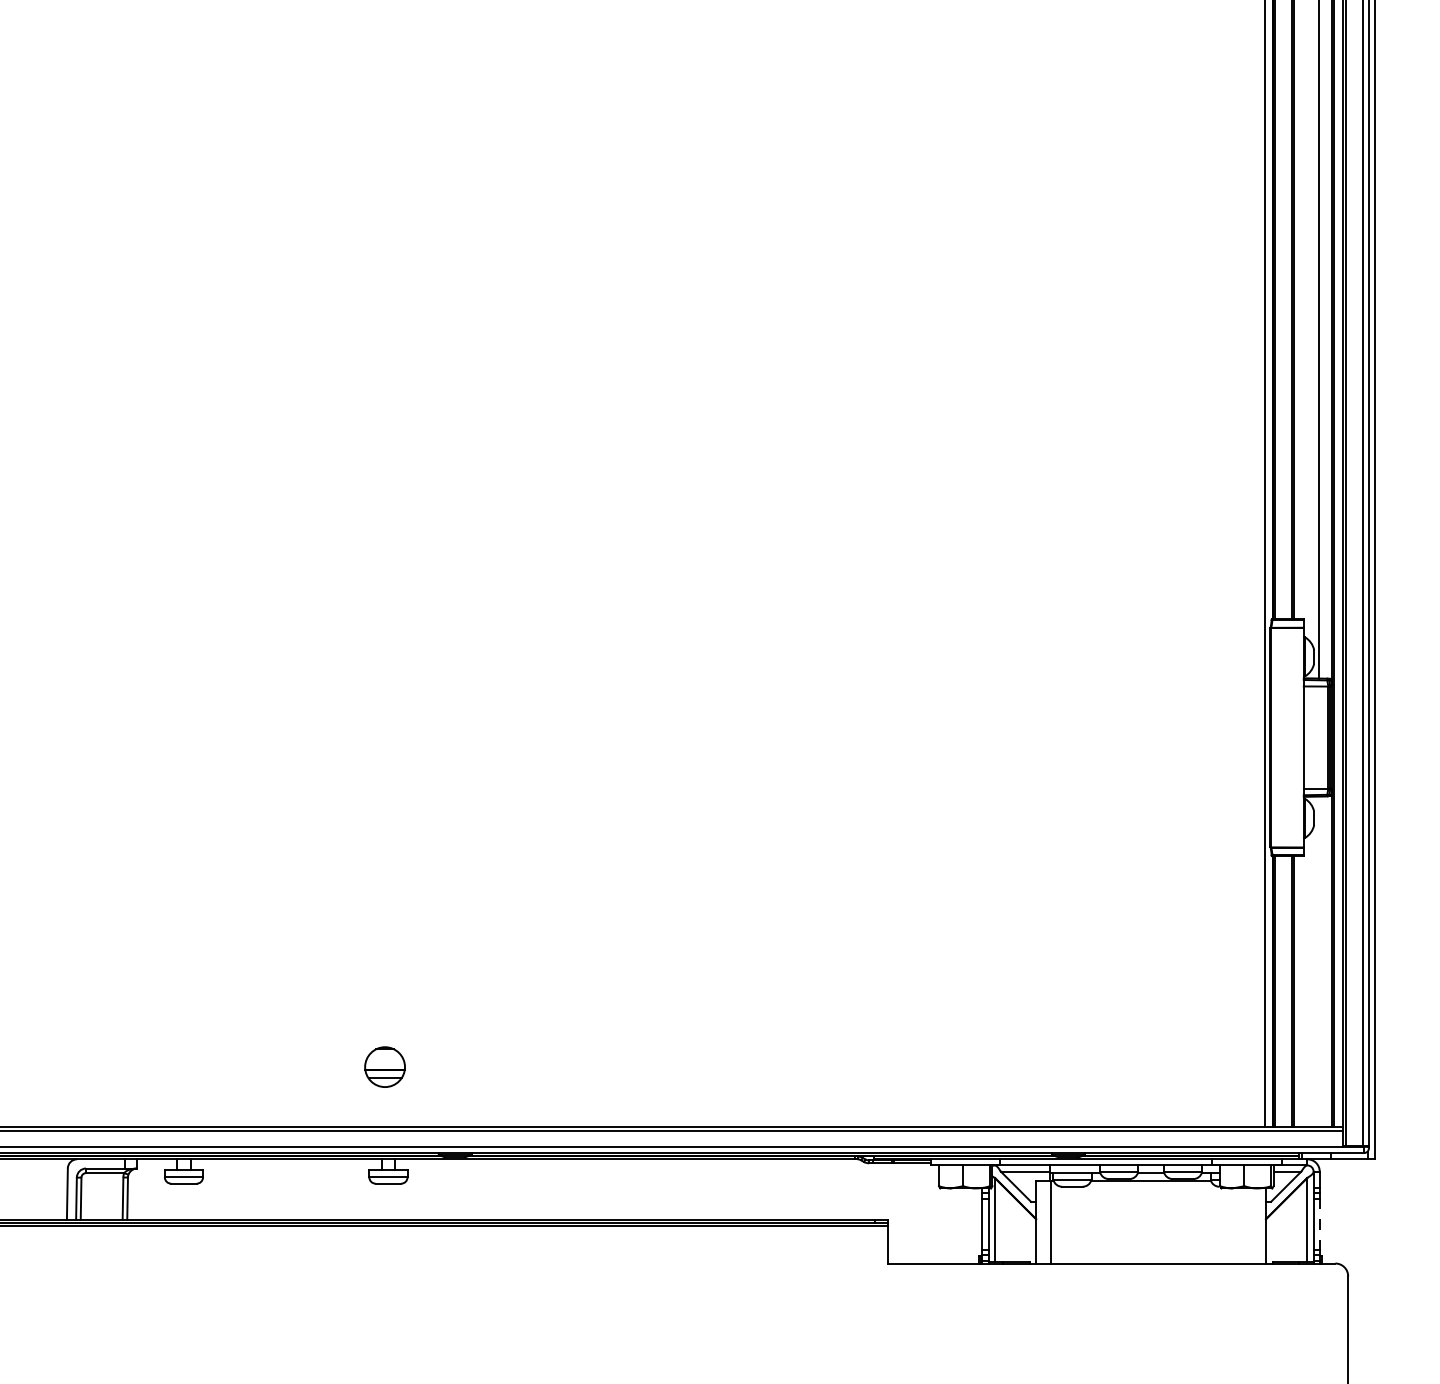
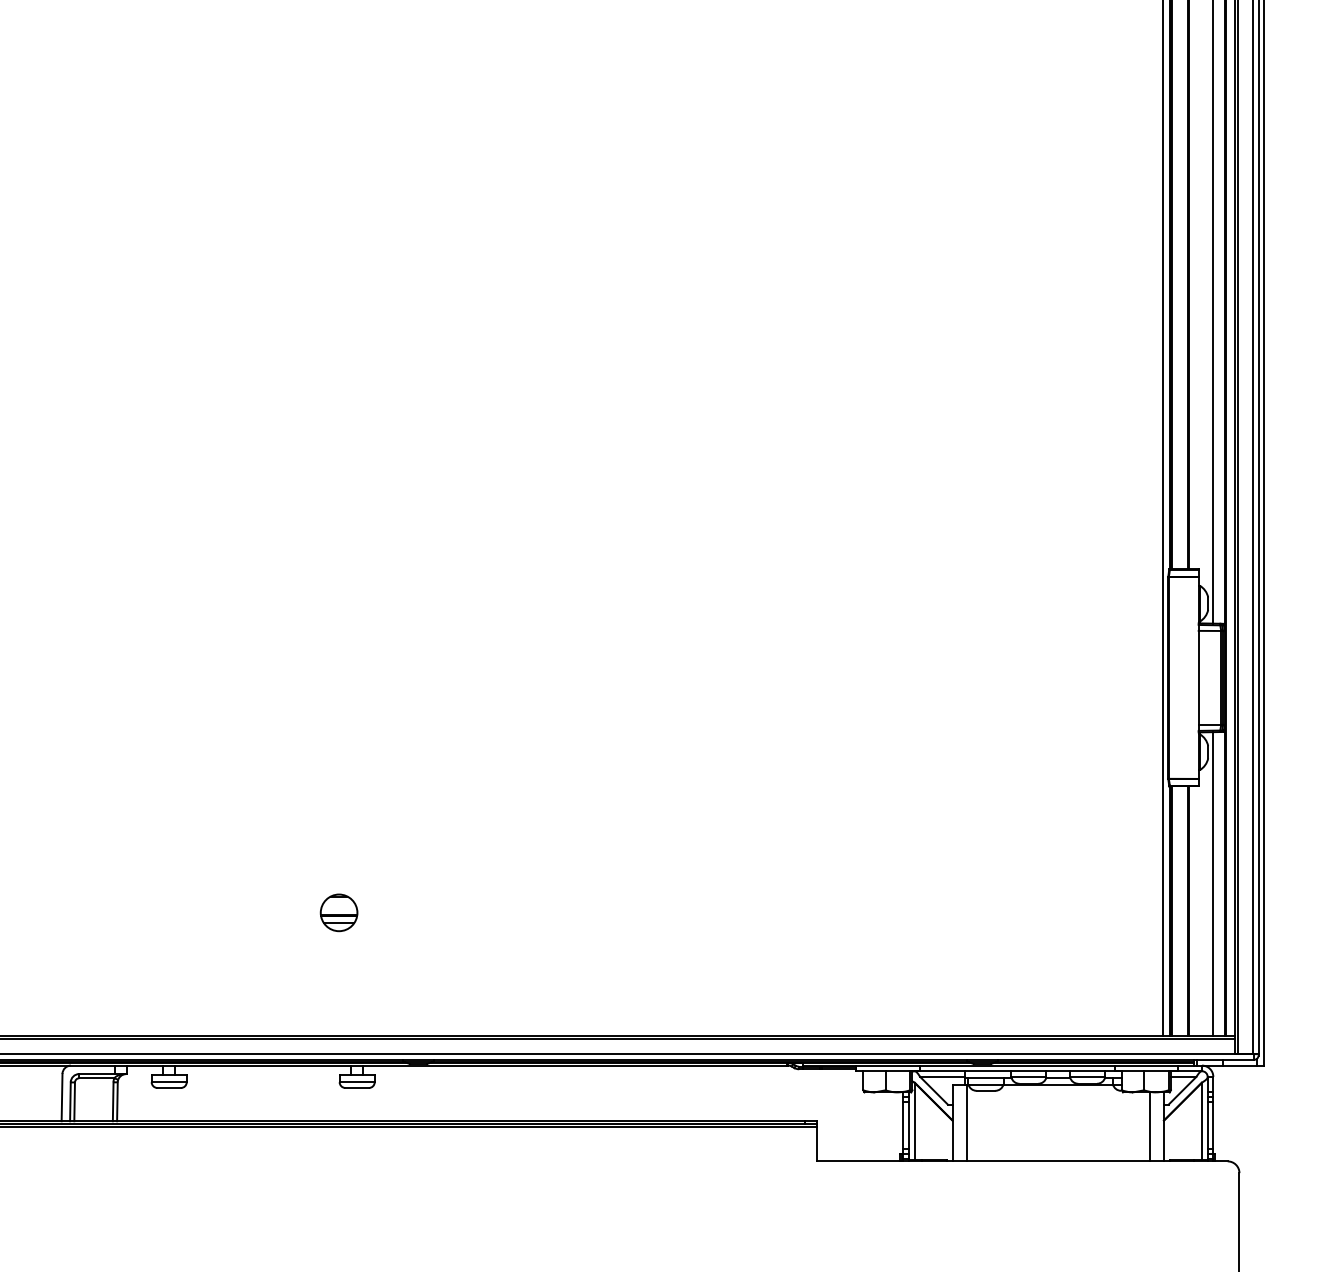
line: (1318, 962) -> (1212, 884), added
part: (384, 1066) -> (338, 912), moved
line: (1319, 1223) -> (1213, 1124), dashed -> solid
line: (1250, 1225) -> (1149, 1126), added

